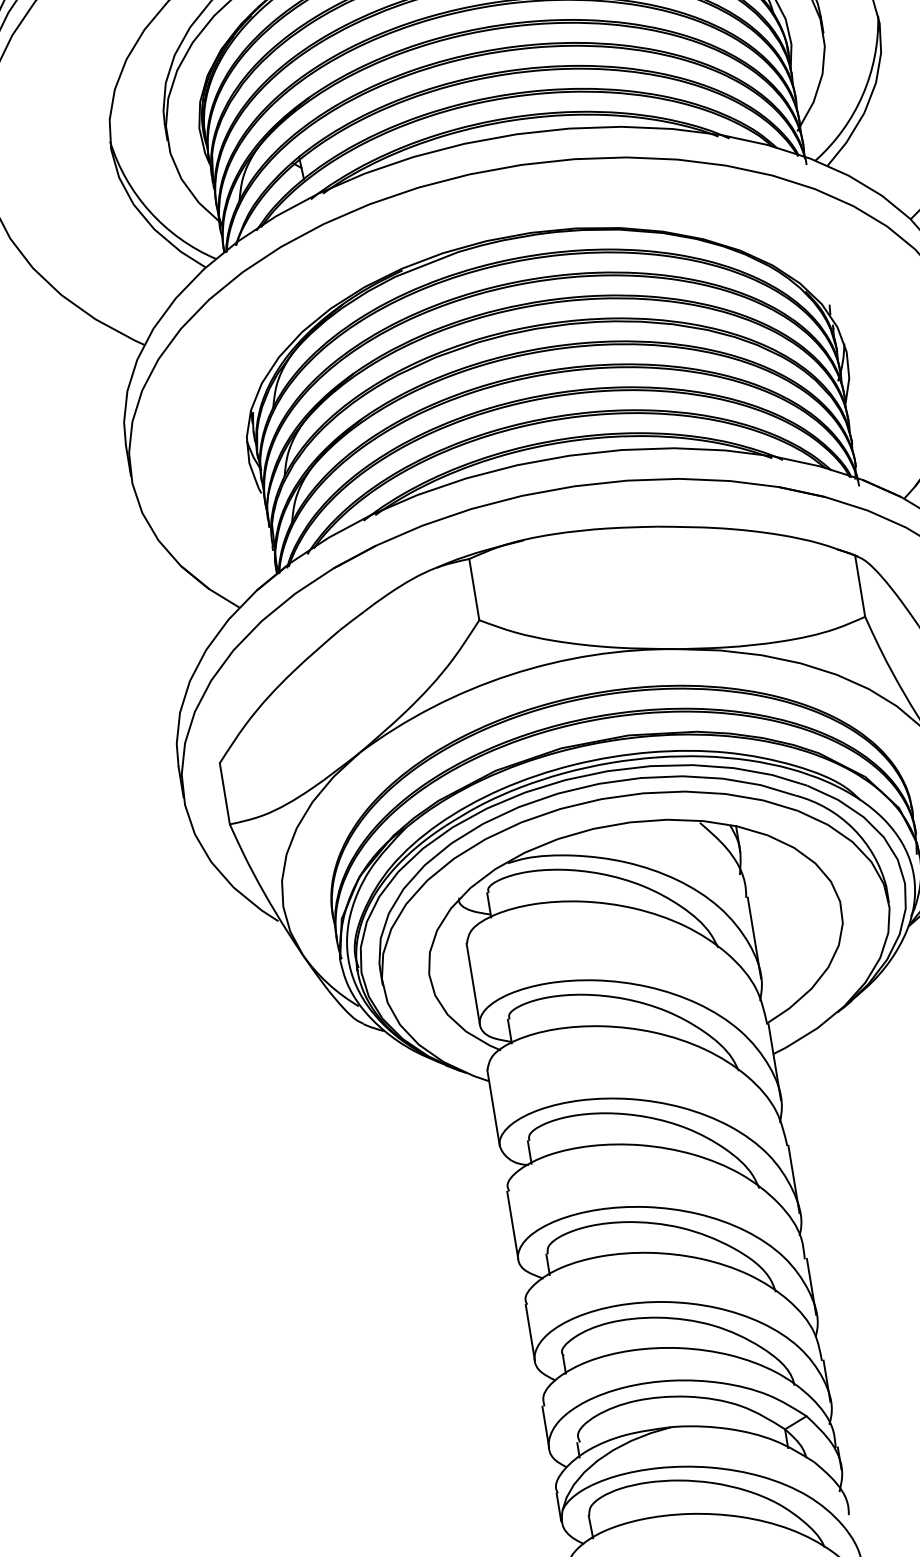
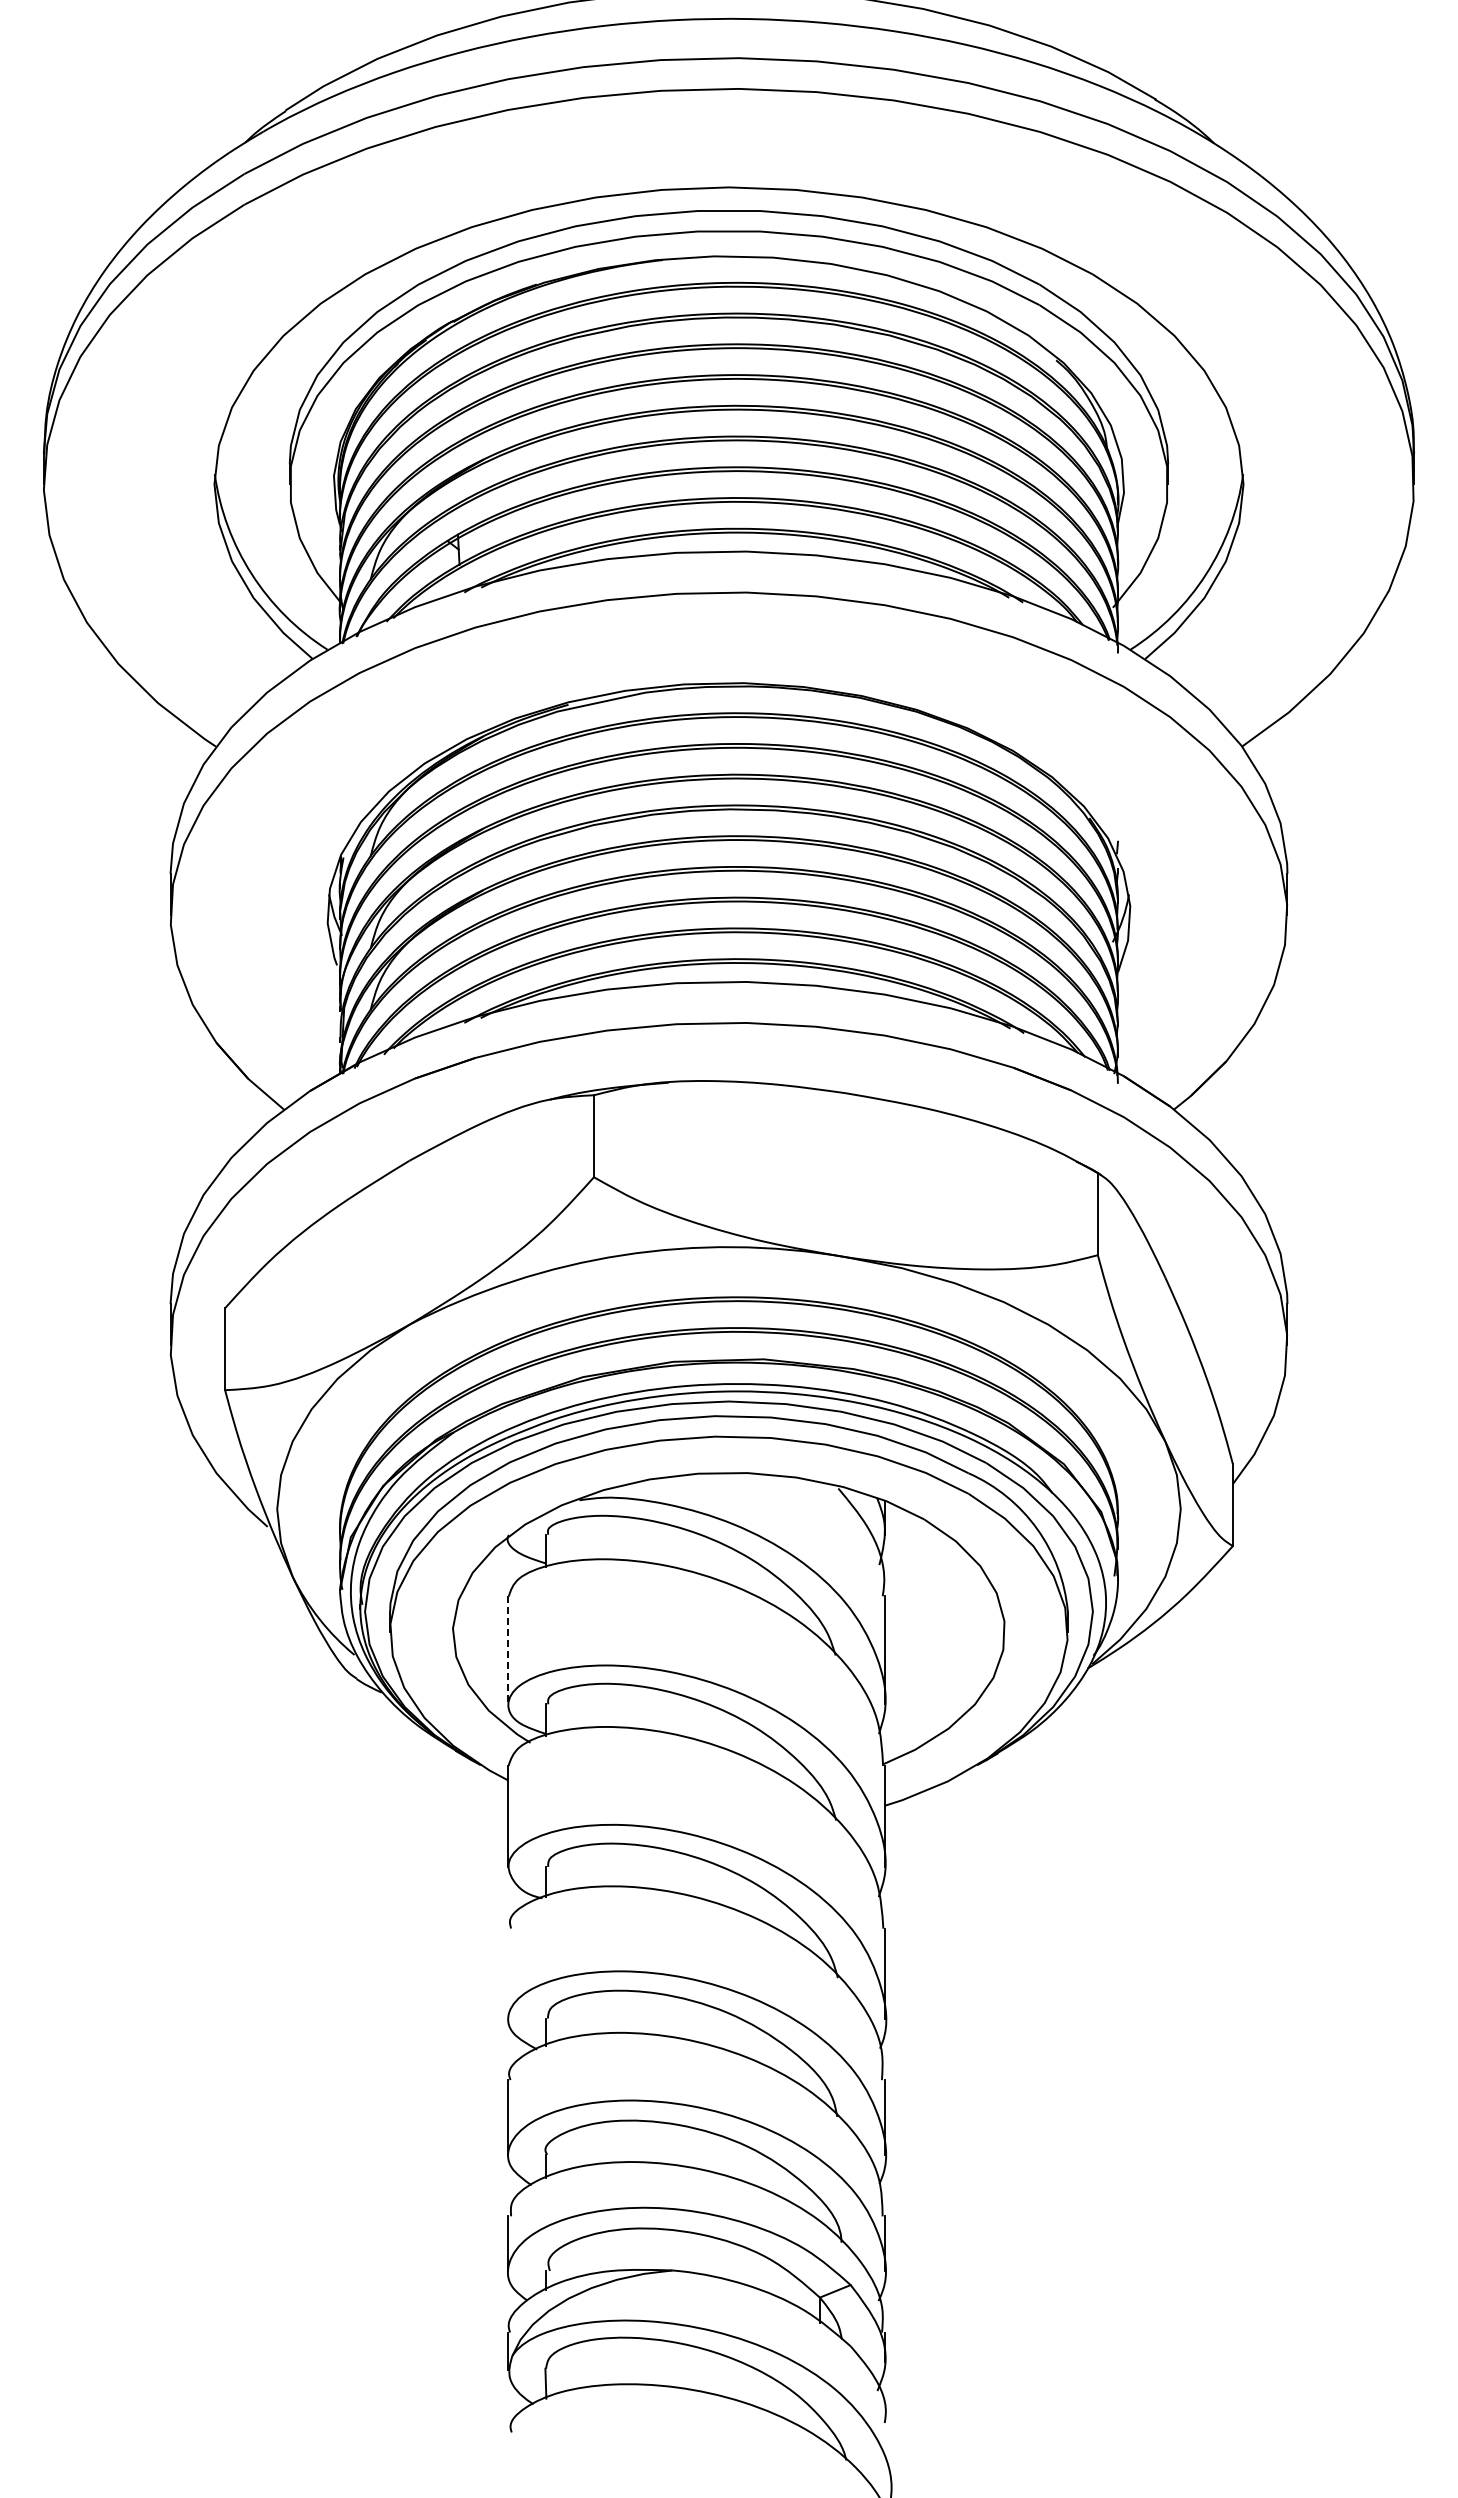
line: (473, 984) -> (508, 1650), solid -> dashed
line: (512, 1225) -> (508, 1973), removed

